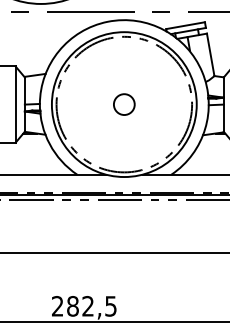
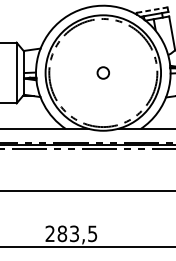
line: (185, 25) -> (152, 9), solid -> dashed
circle: (124, 104) -> (103, 72), size x0.7
text: (87, 306) -> (73, 233), 282,5 -> 283,5

